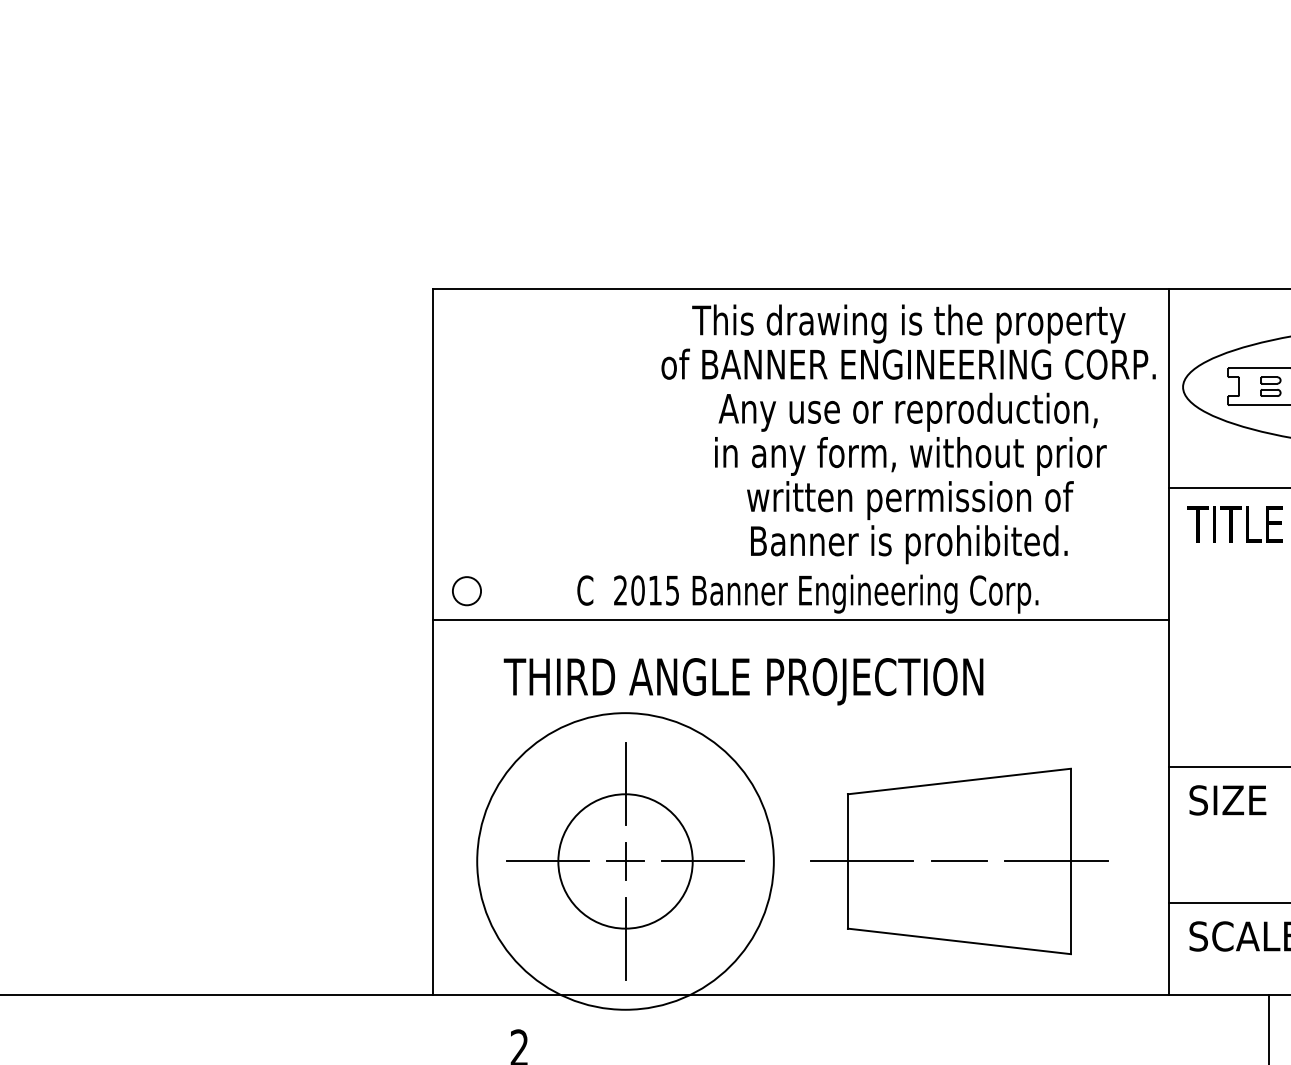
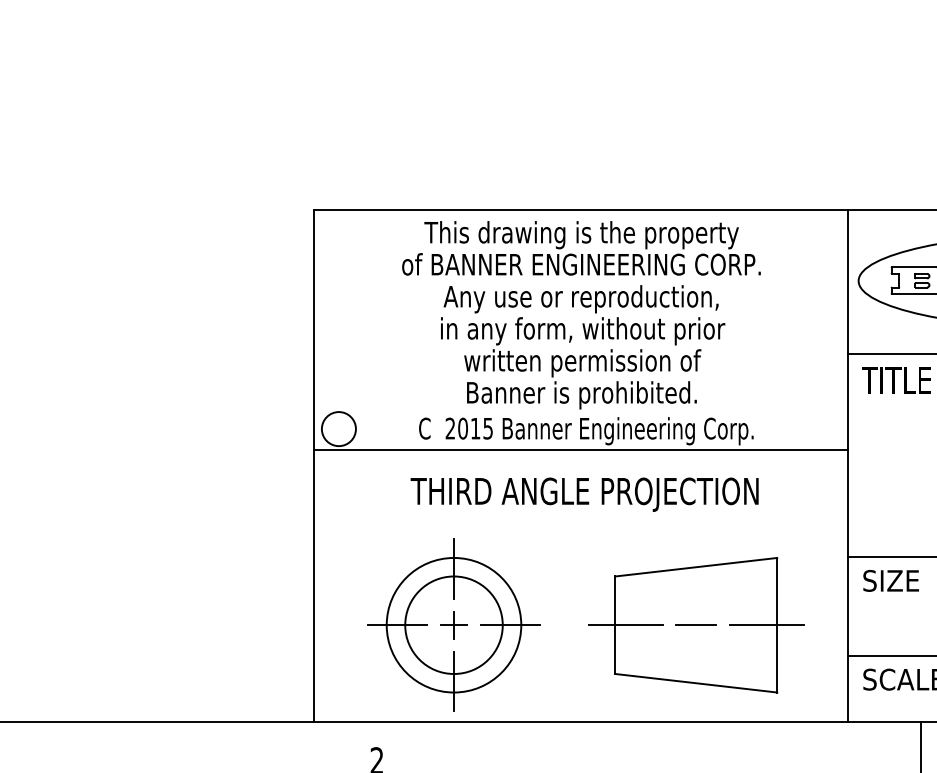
text: (908, 434) -> (581, 315), moved
circle: (466, 591) -> (338, 429), size x1.67
text: (743, 681) -> (584, 494), moved
circle: (624, 860) -> (453, 624), size x0.62

